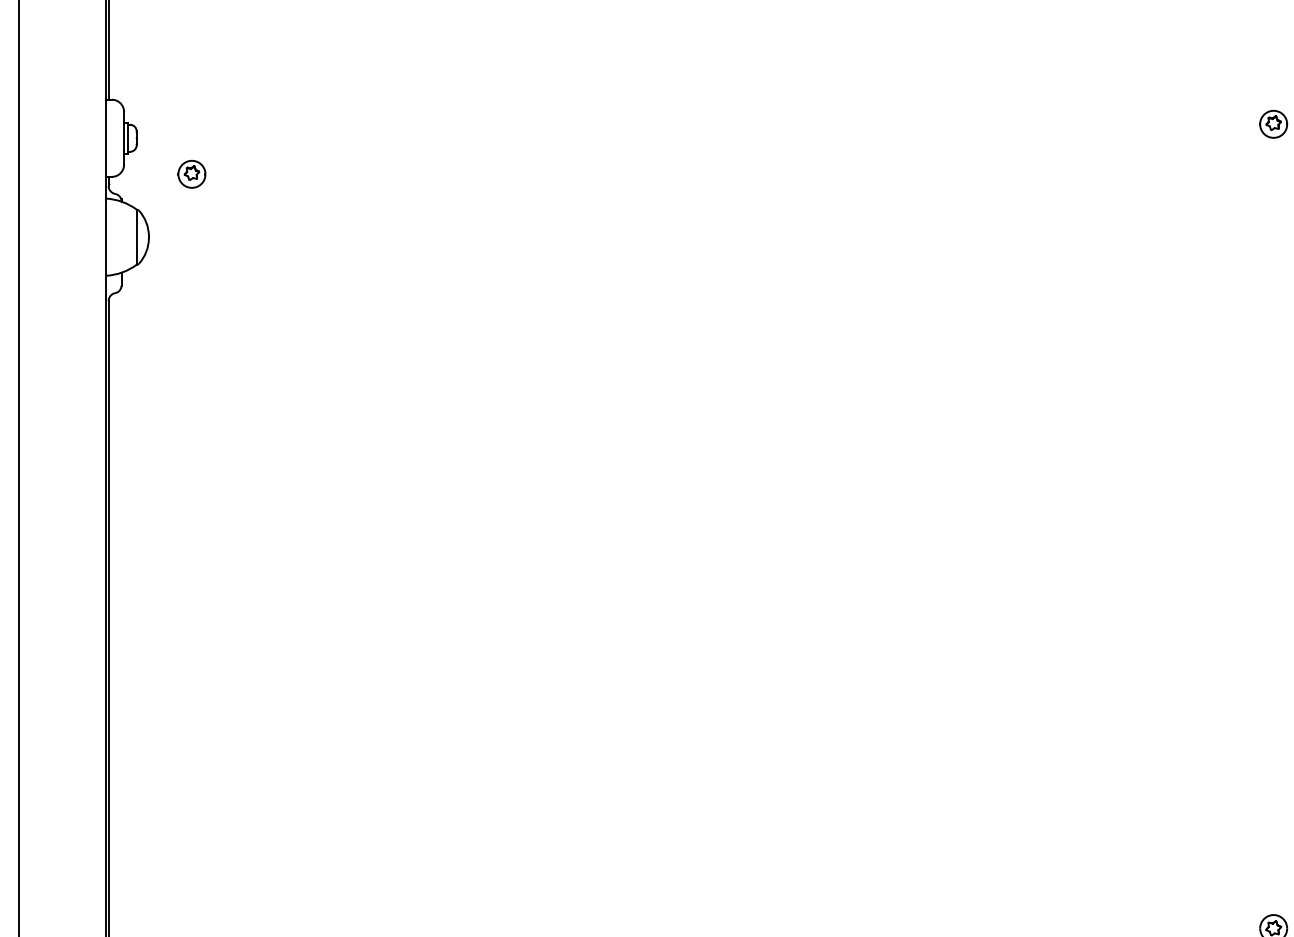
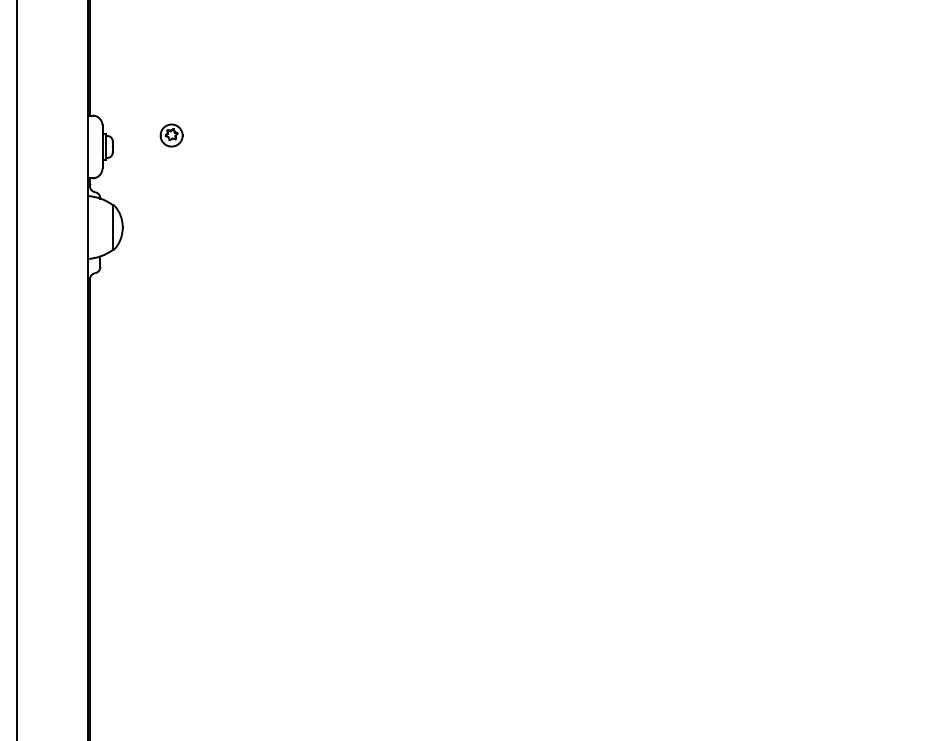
part: (191, 174) -> (171, 135), moved

